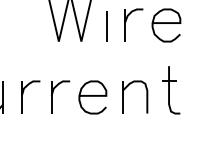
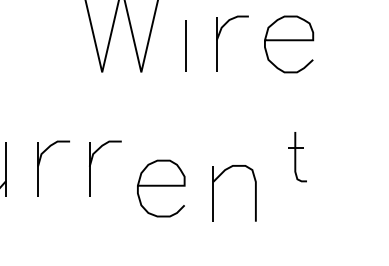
part: (171, 90) -> (297, 157), size x0.6
curve: (92, 96) -> (160, 186), moved
part: (146, 96) -> (254, 192), moved

